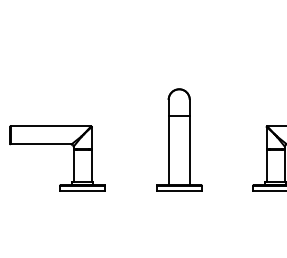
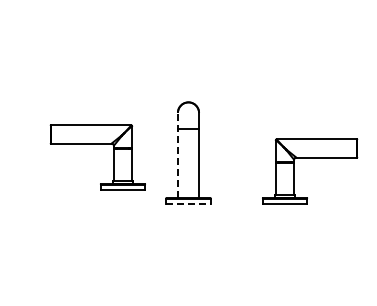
line: (168, 142) -> (177, 155), solid -> dashed
part: (57, 145) -> (97, 144), moved
line: (179, 191) -> (188, 204), solid -> dashed

